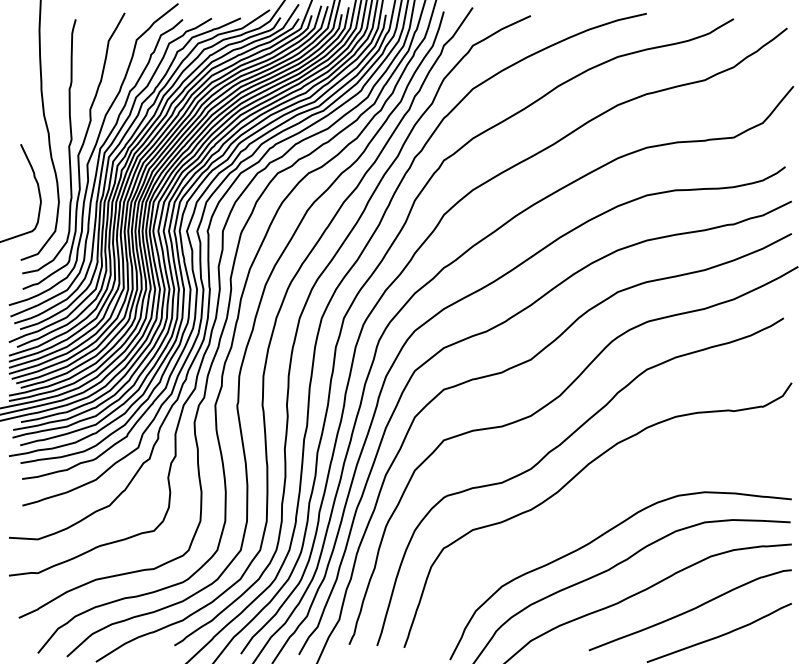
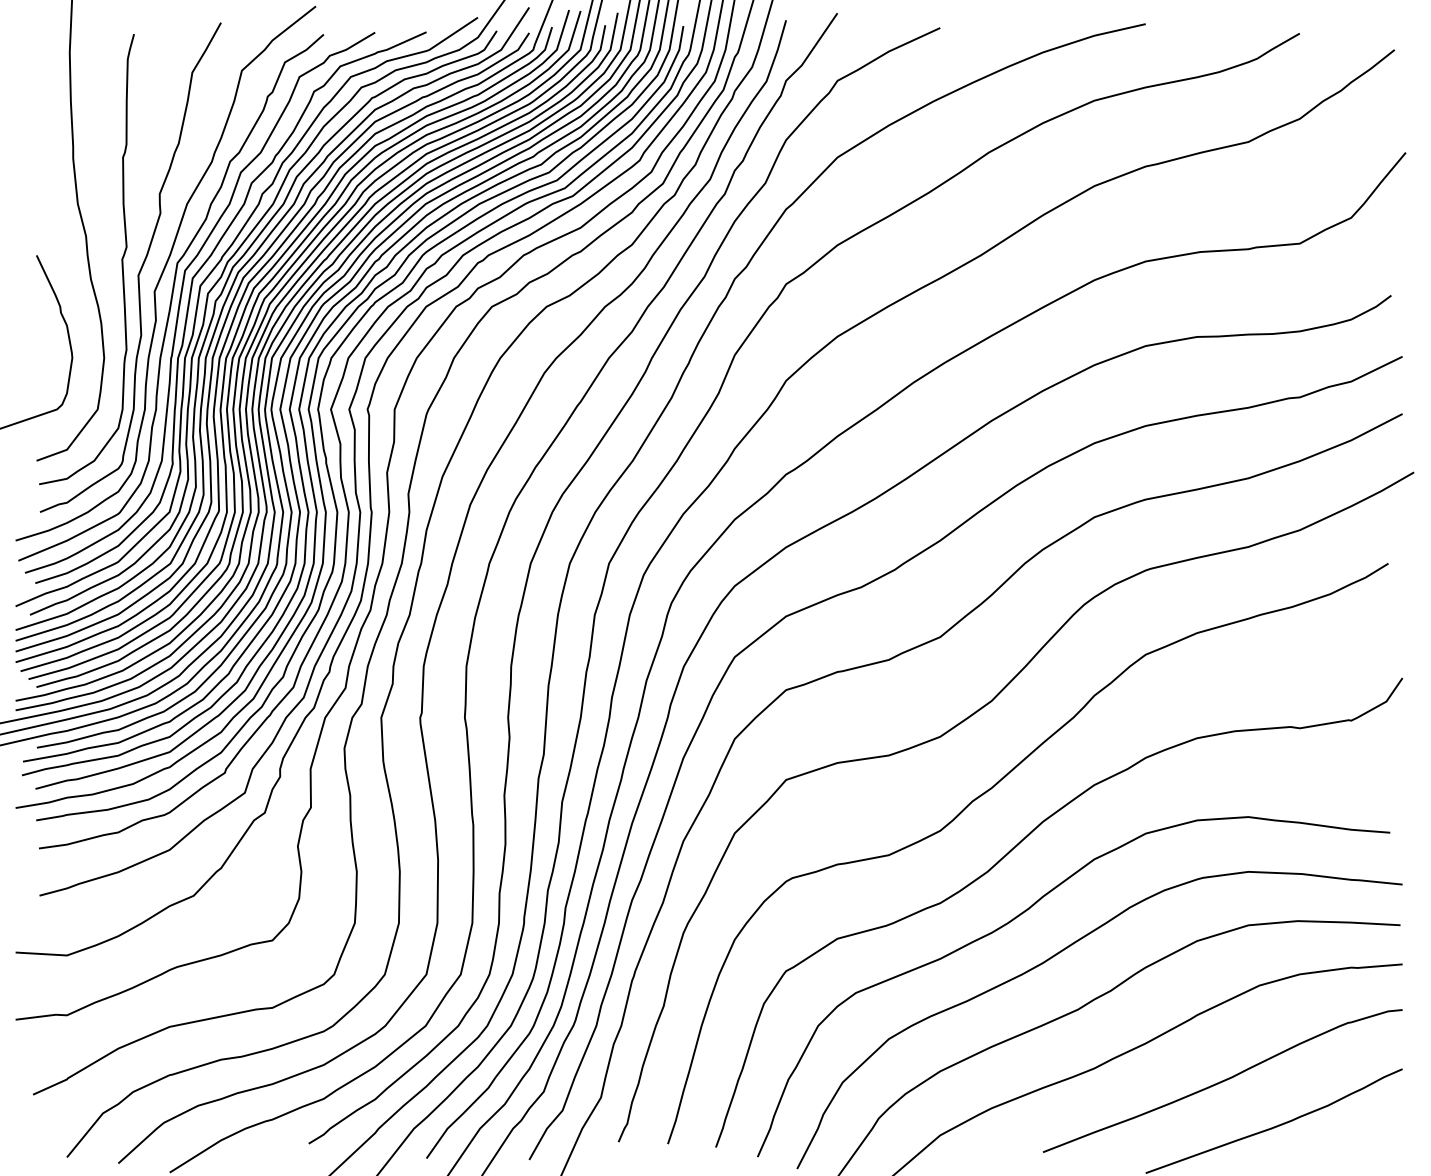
curve: (579, 515) -> (1026, 913), added

